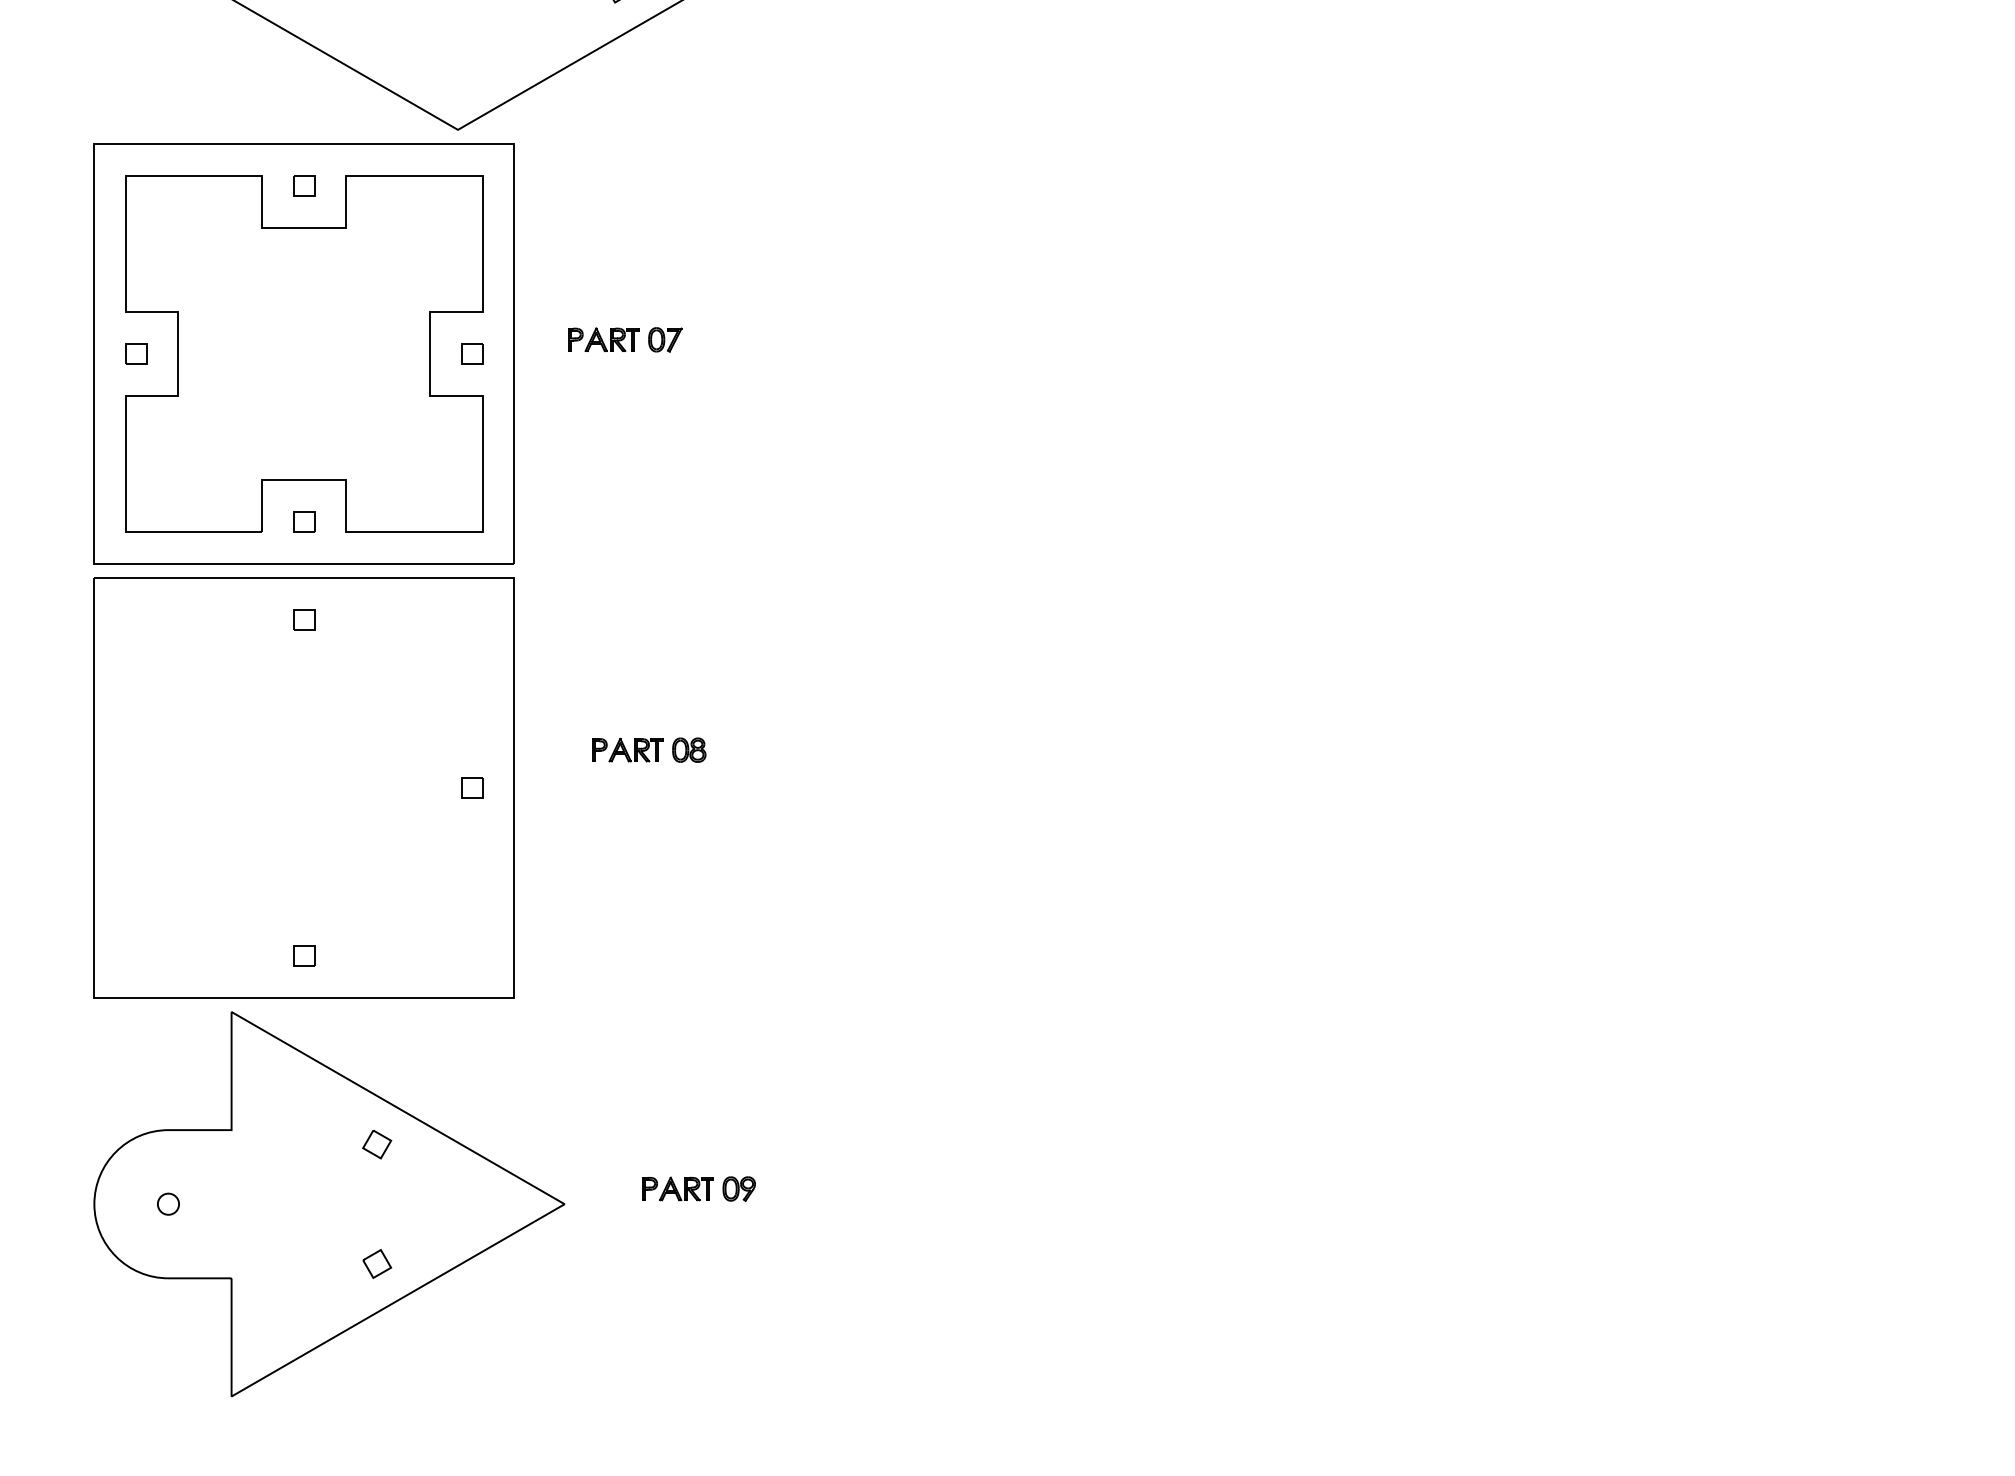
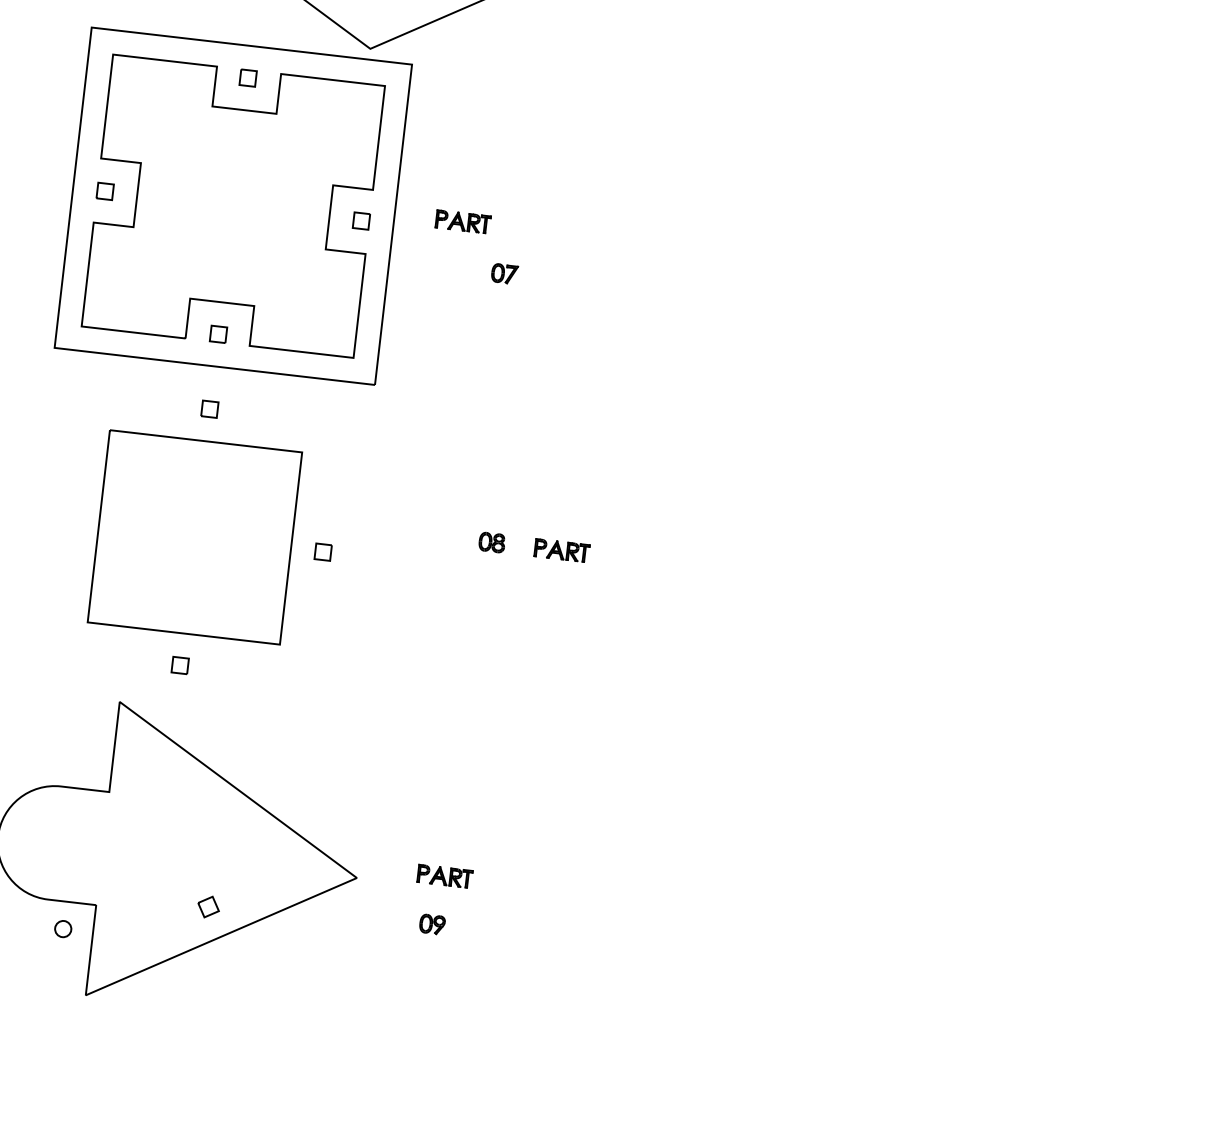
part: (665, 339) -> (504, 273), moved
part: (627, 750) -> (561, 550), moved
part: (303, 787) -> (194, 536), size x0.6
part: (377, 1144) -> (219, 815), removed
part: (738, 1188) -> (431, 924), moved
circle: (168, 1203) -> (63, 928), moved

